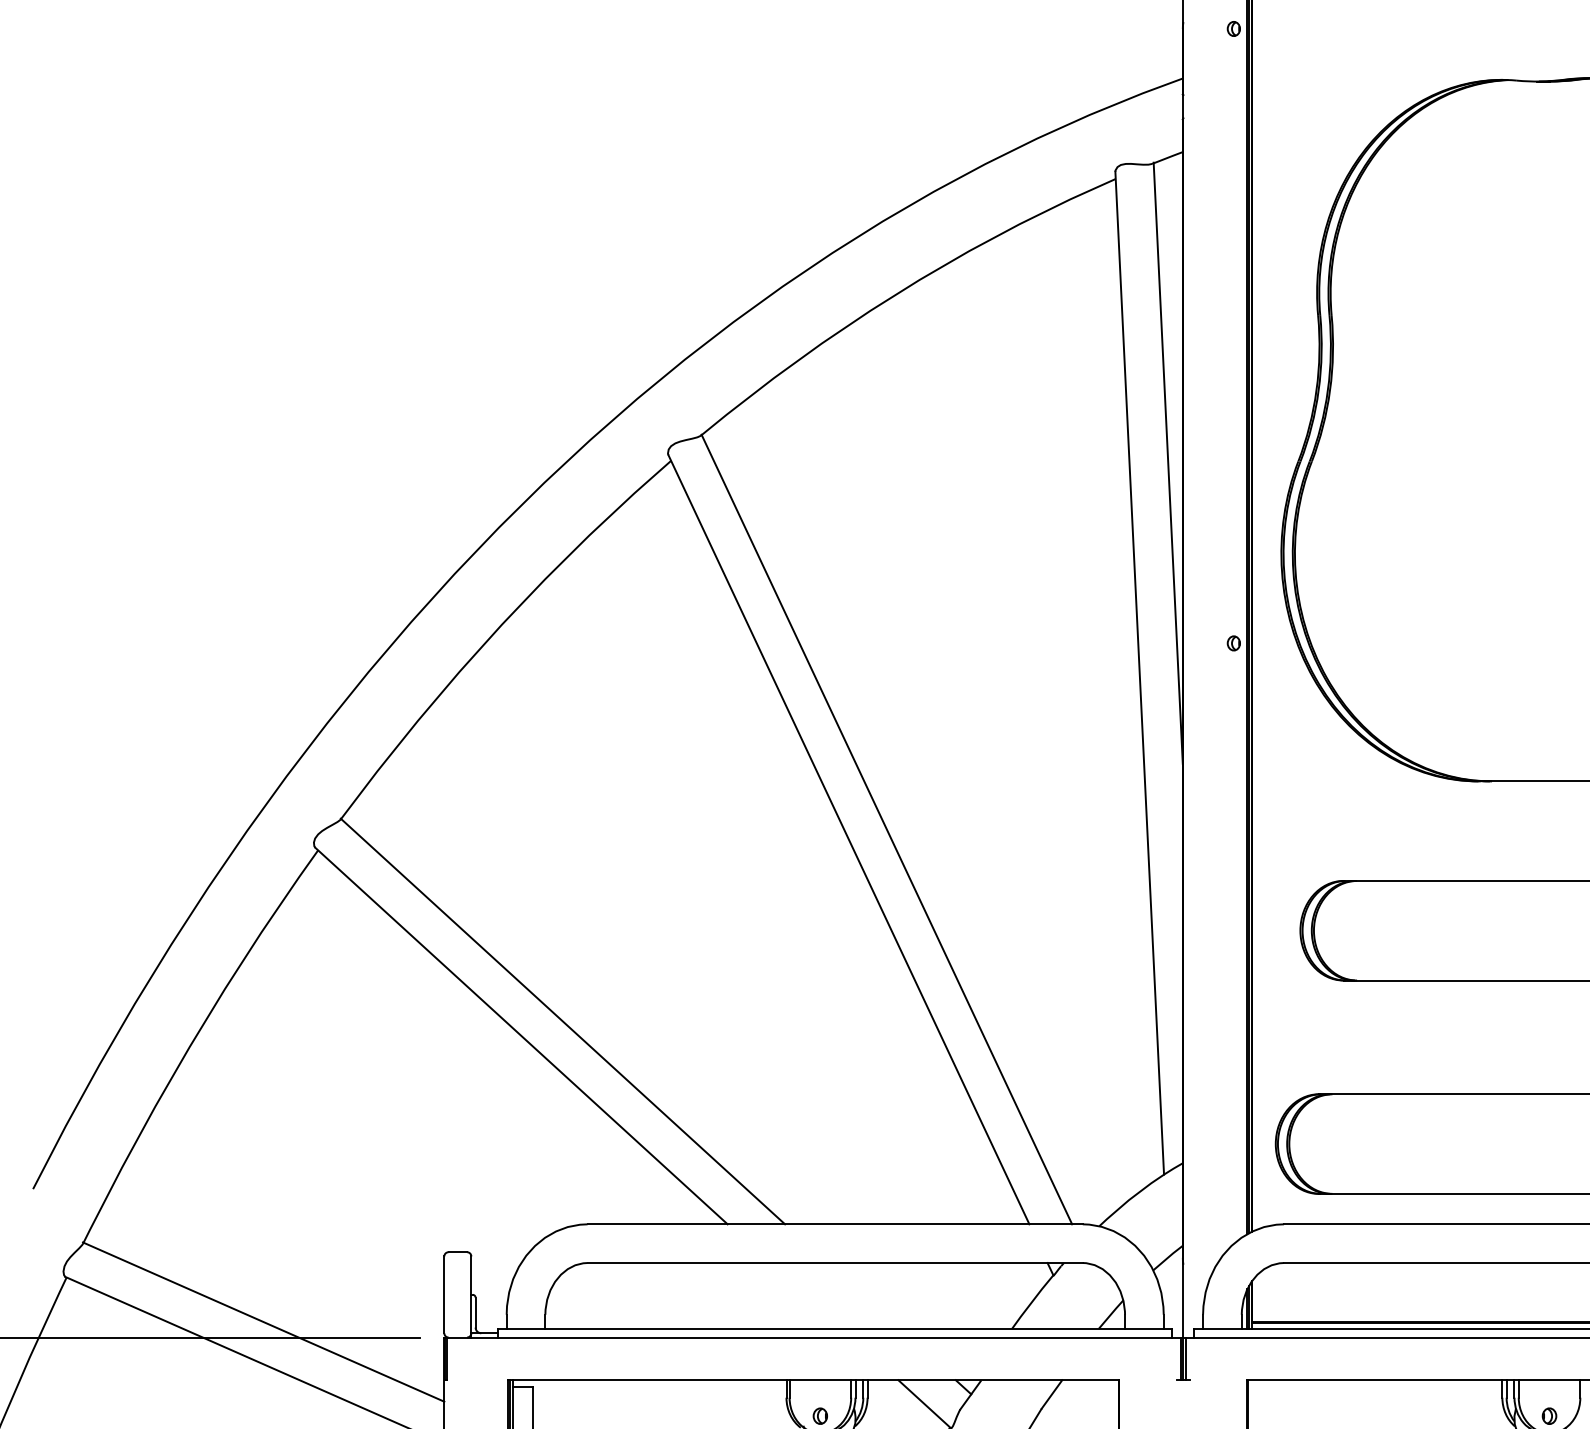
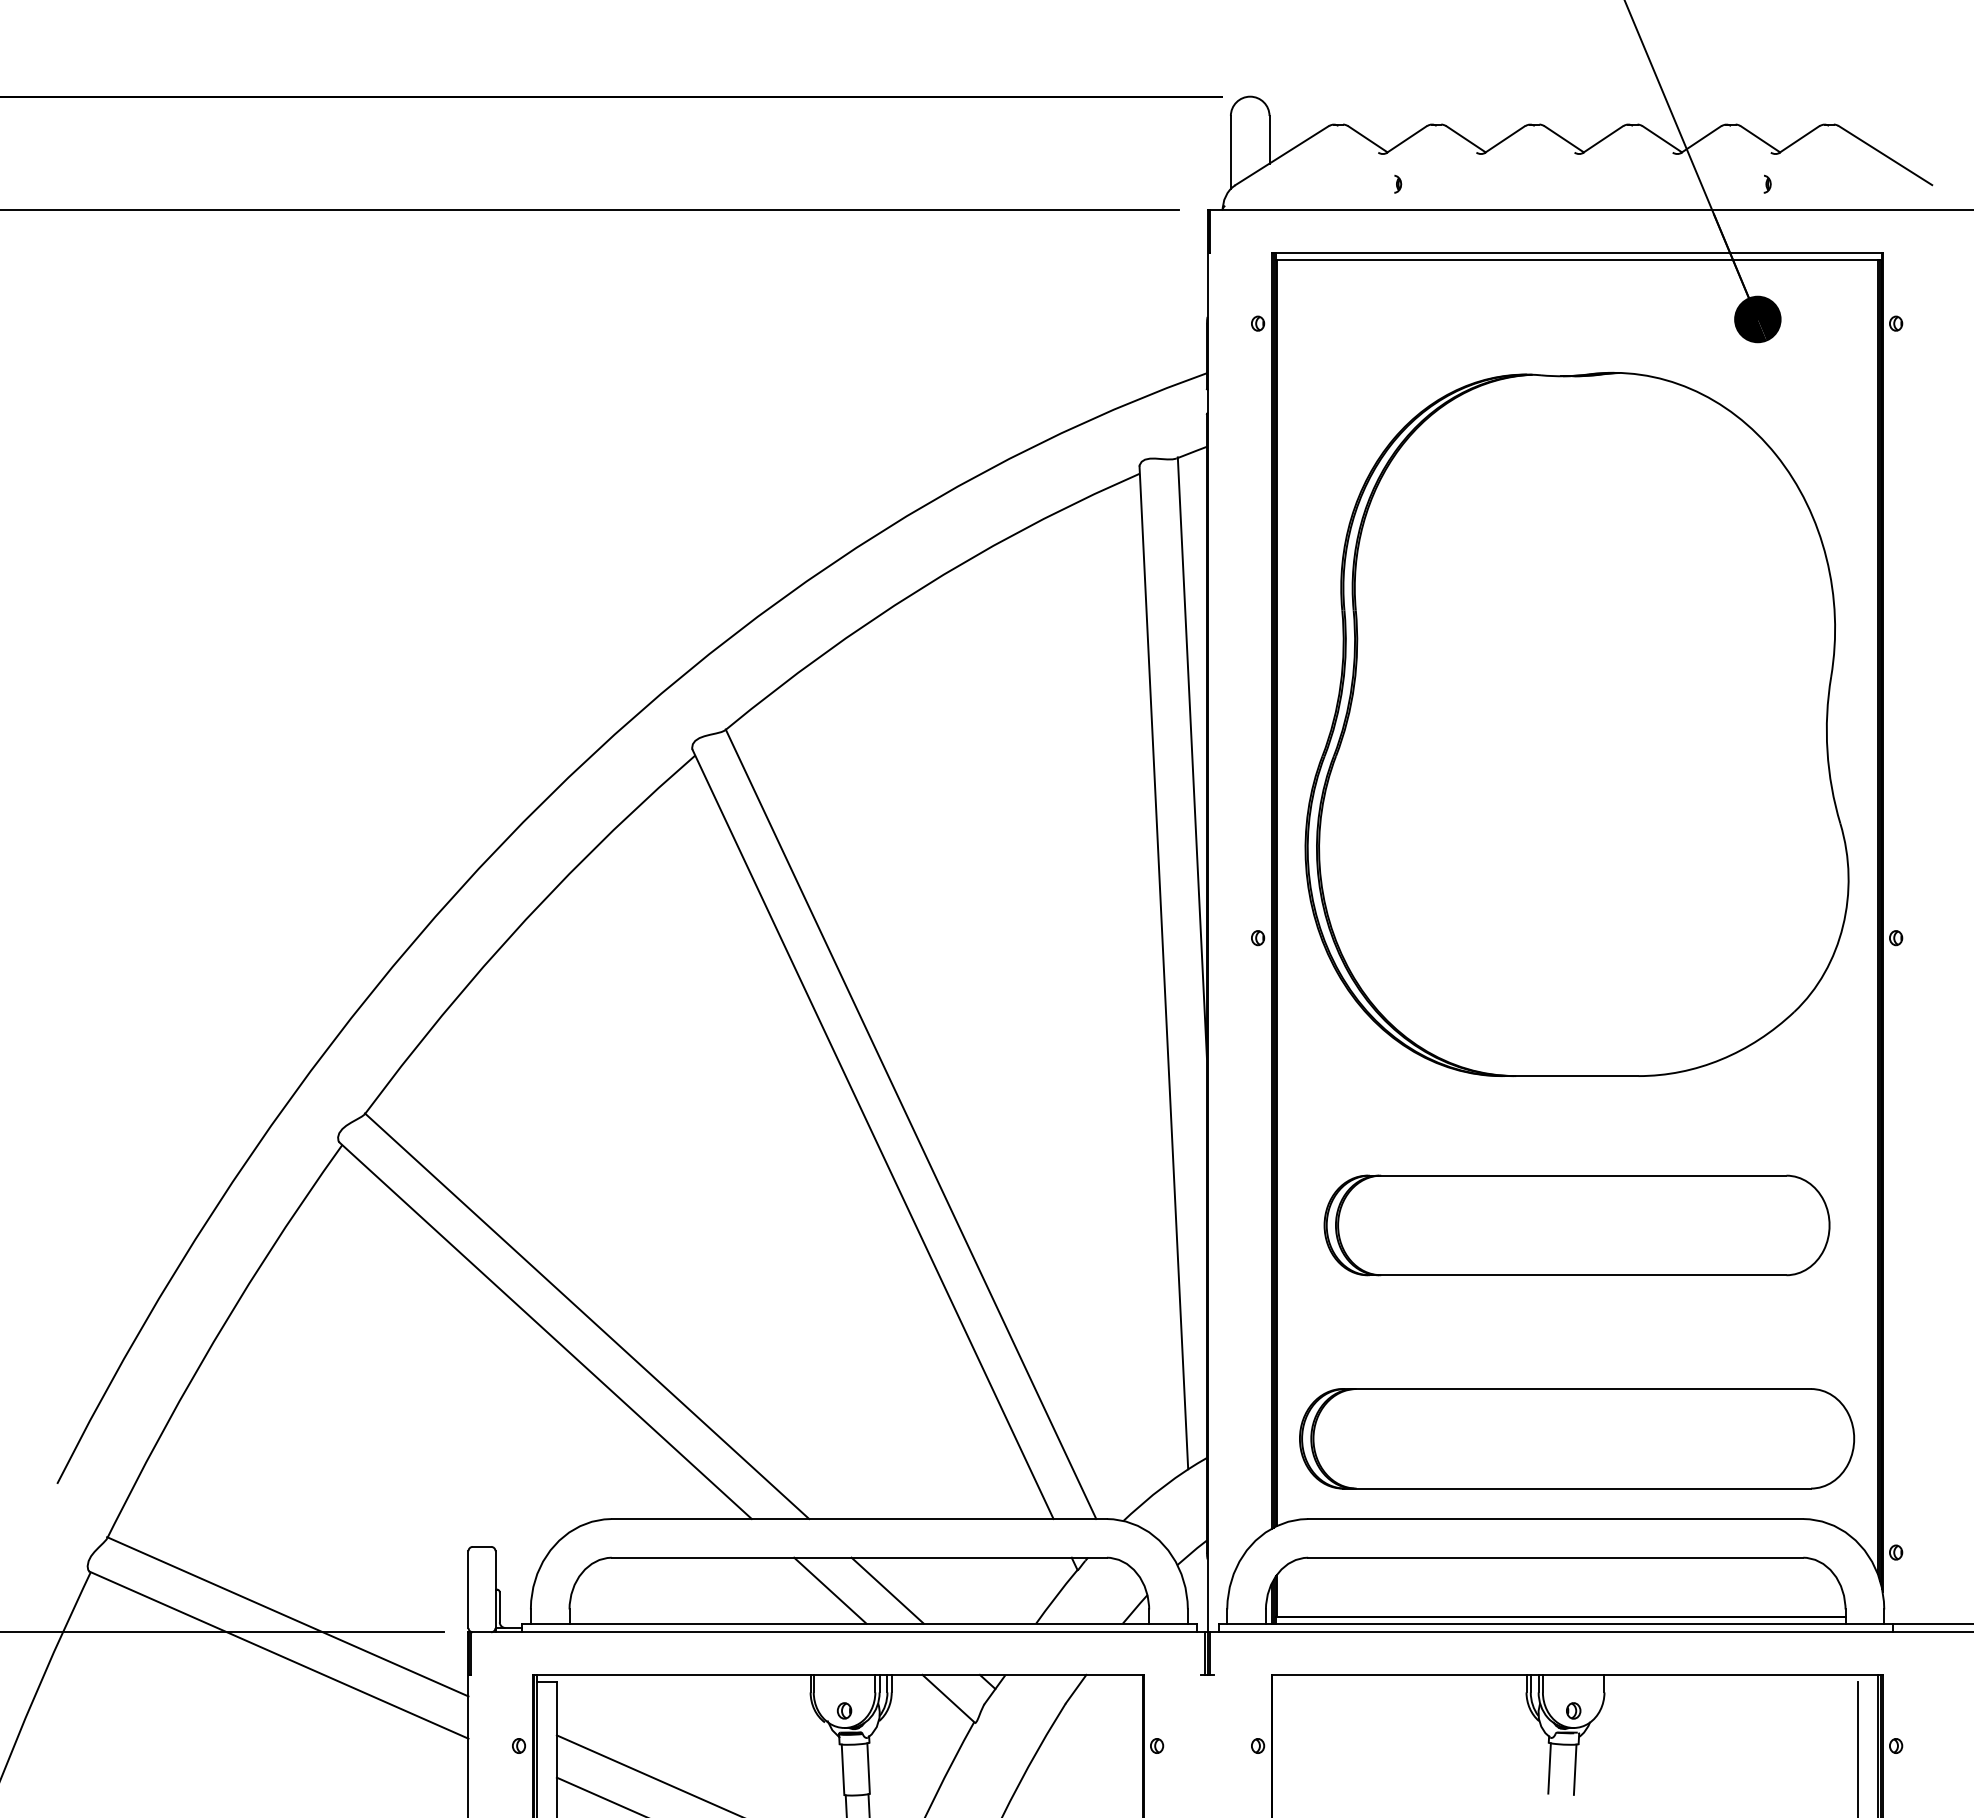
line: (806, 1295) -> (830, 1590), added
line: (863, 1295) -> (887, 1590), added

